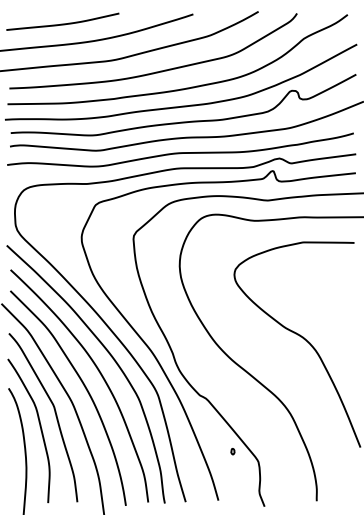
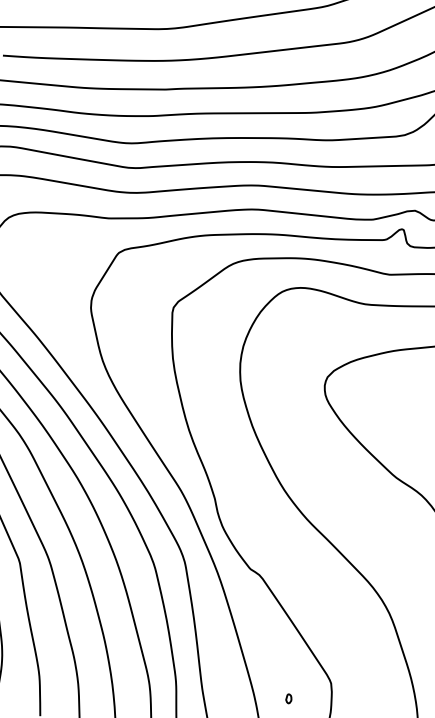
part: (232, 451) -> (288, 698), moved

